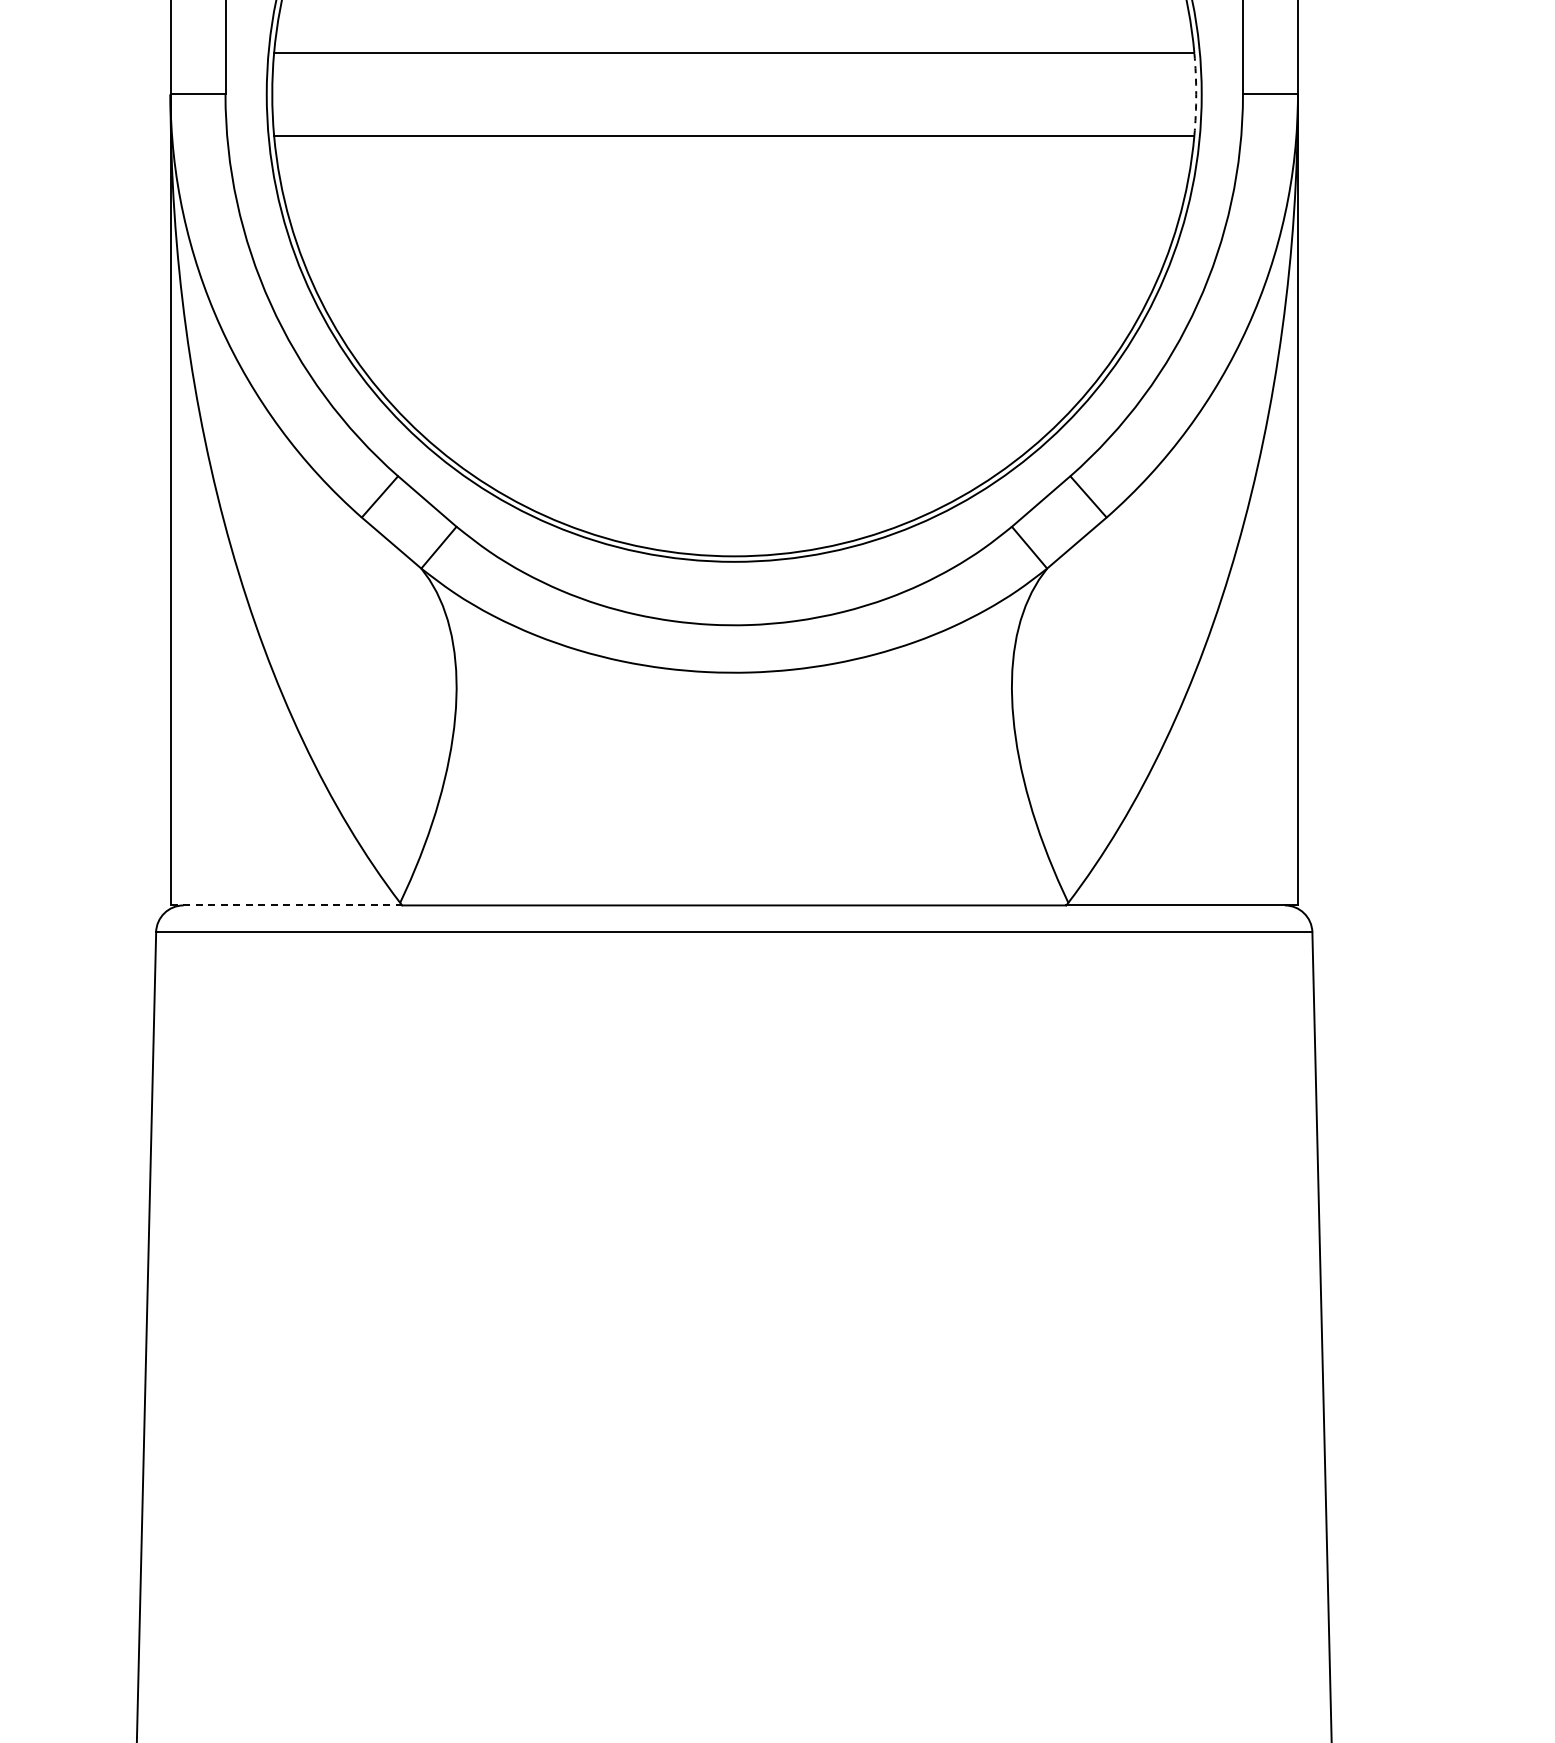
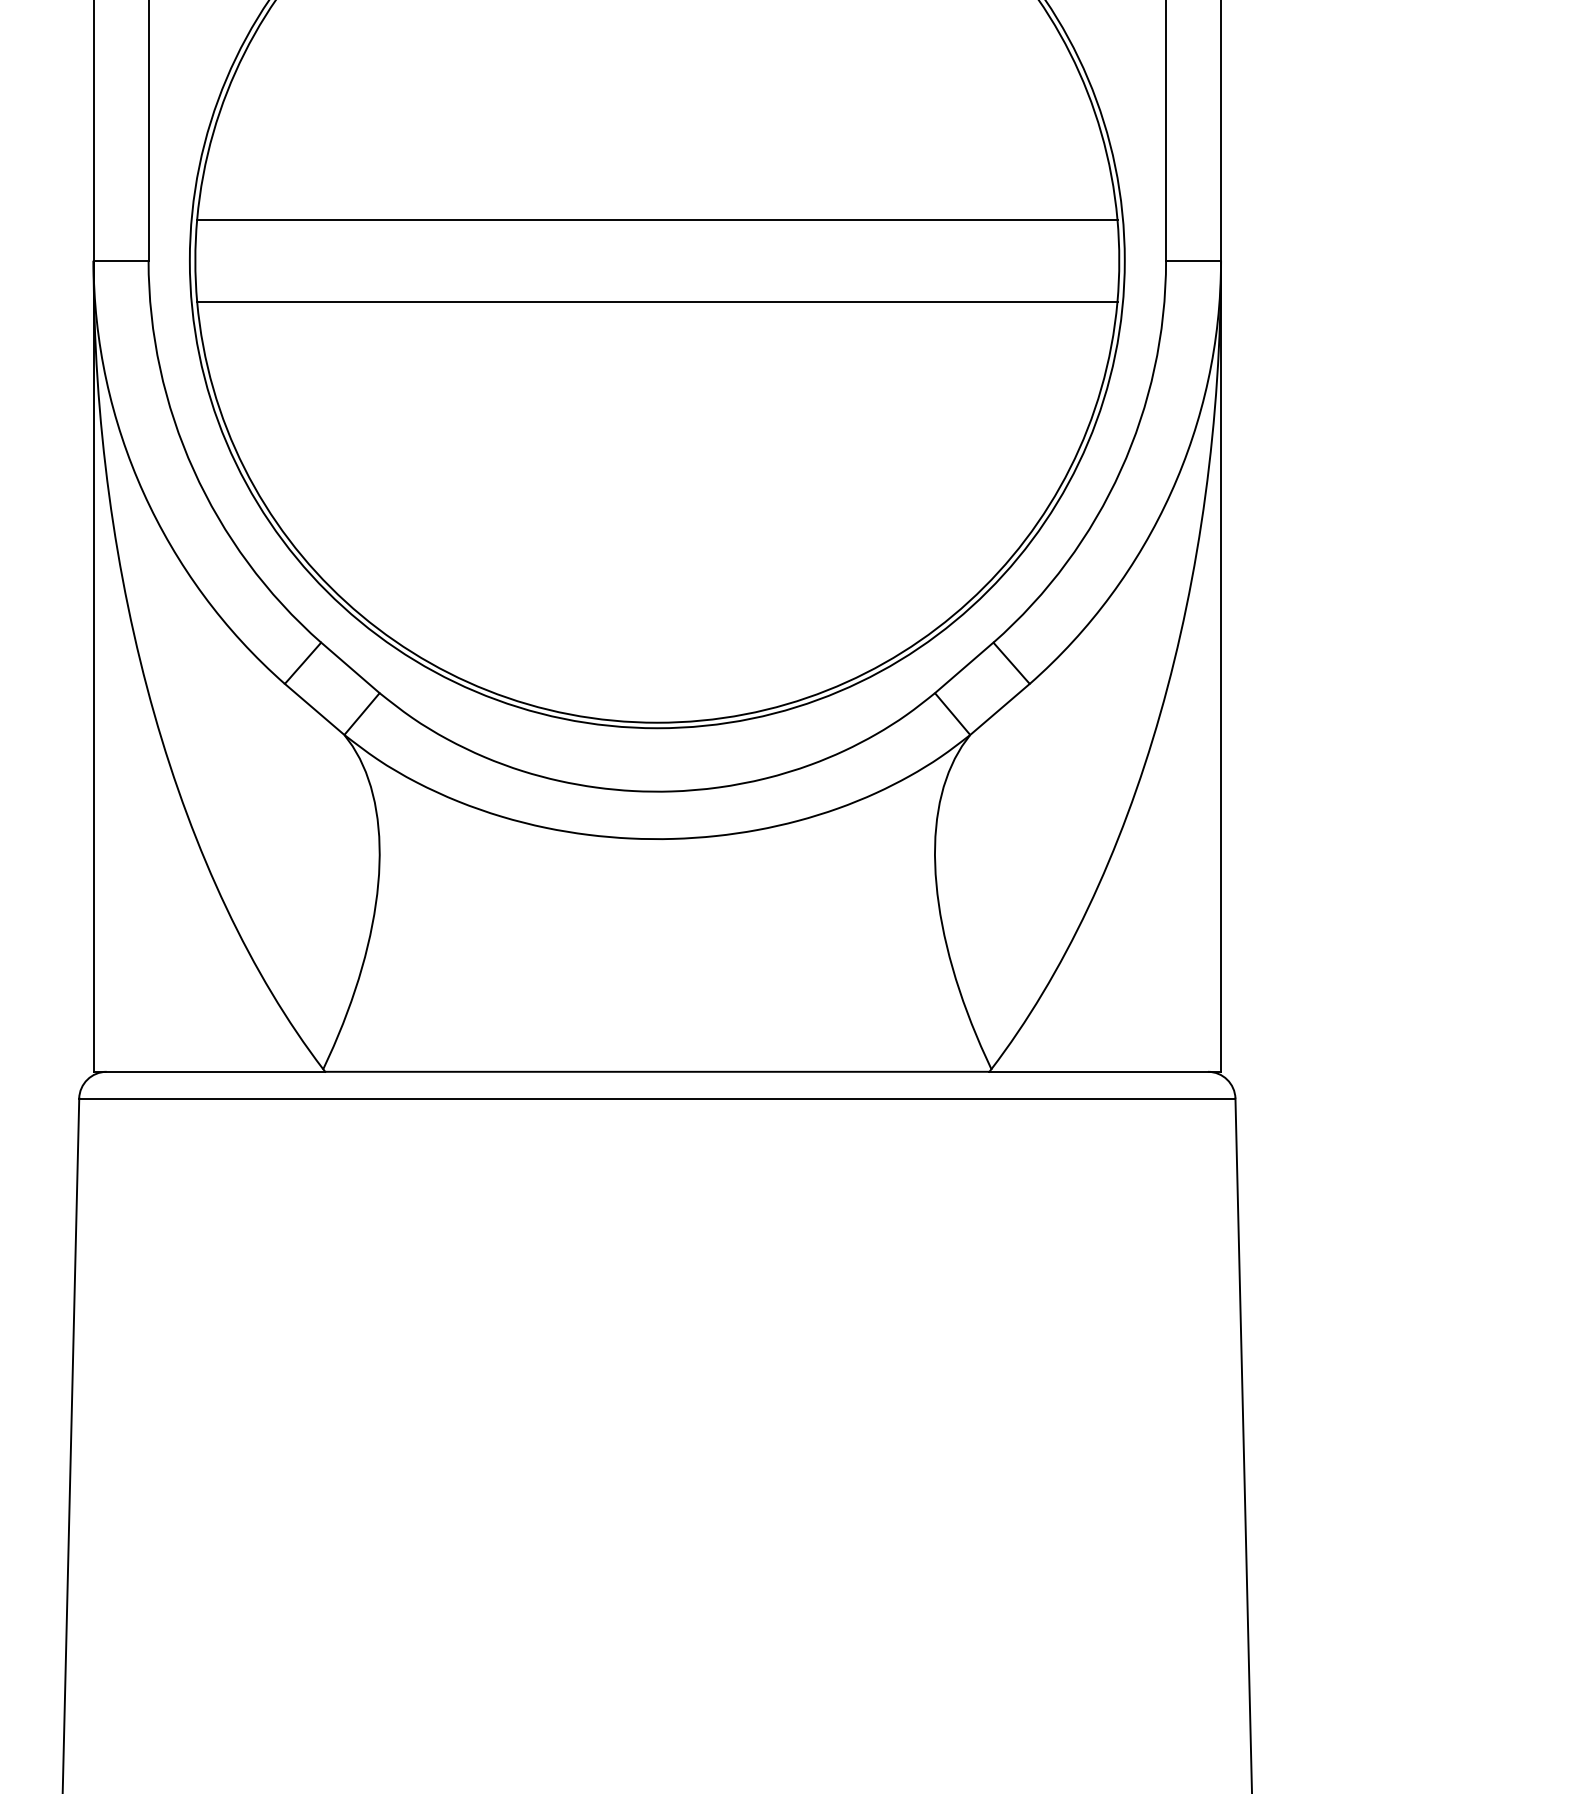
arc: (1196, 94) -> (1119, 260), dashed -> solid
line: (286, 905) -> (209, 1071), dashed -> solid

